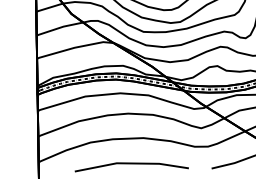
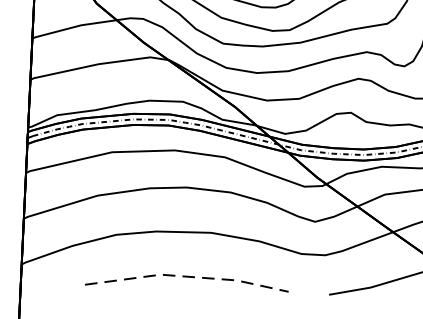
line: (131, 163) -> (186, 276), solid -> dashed

